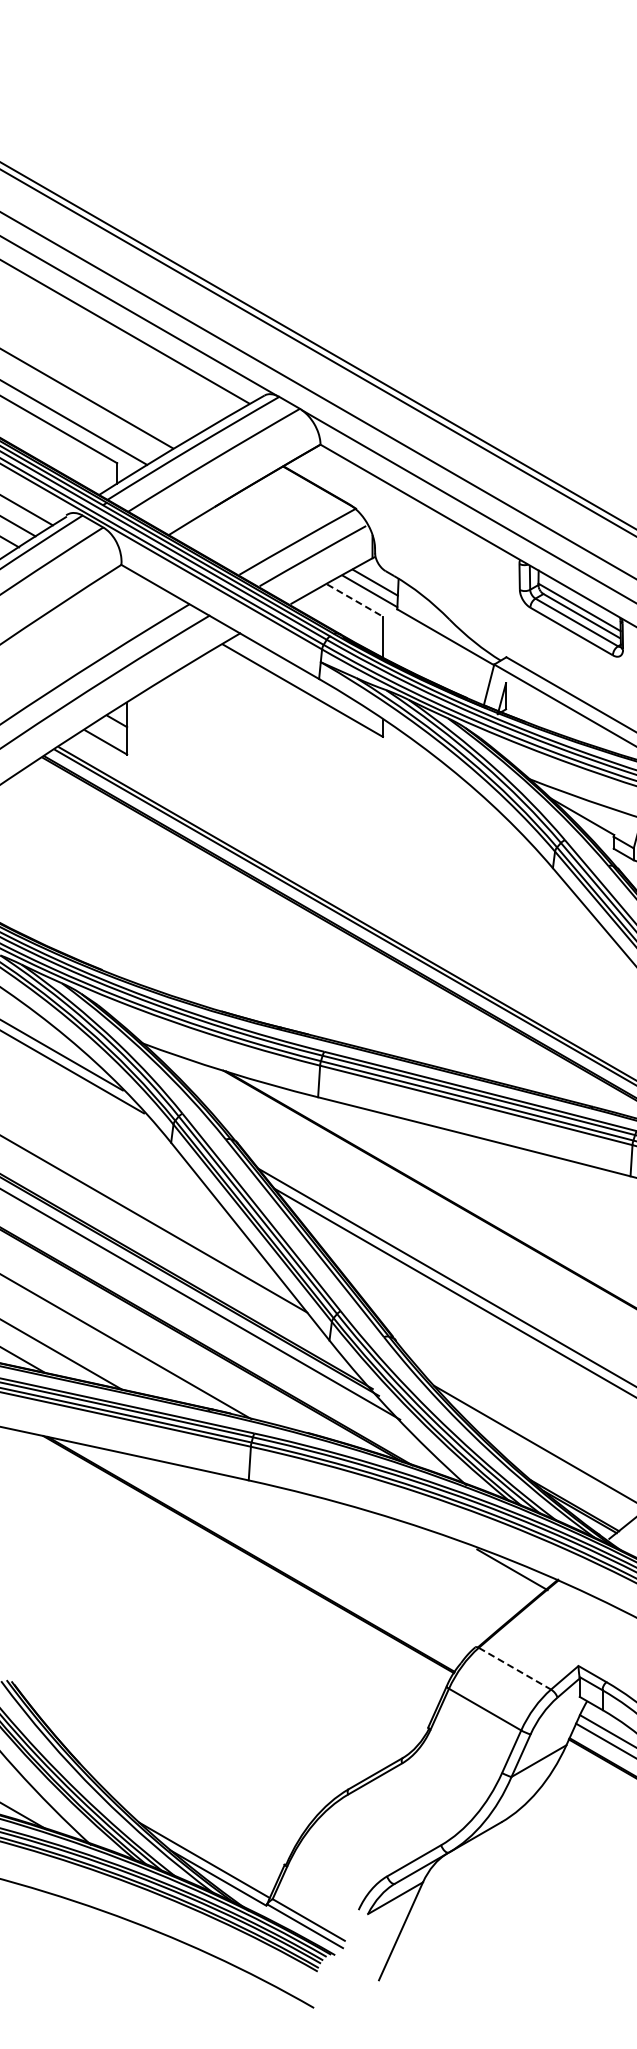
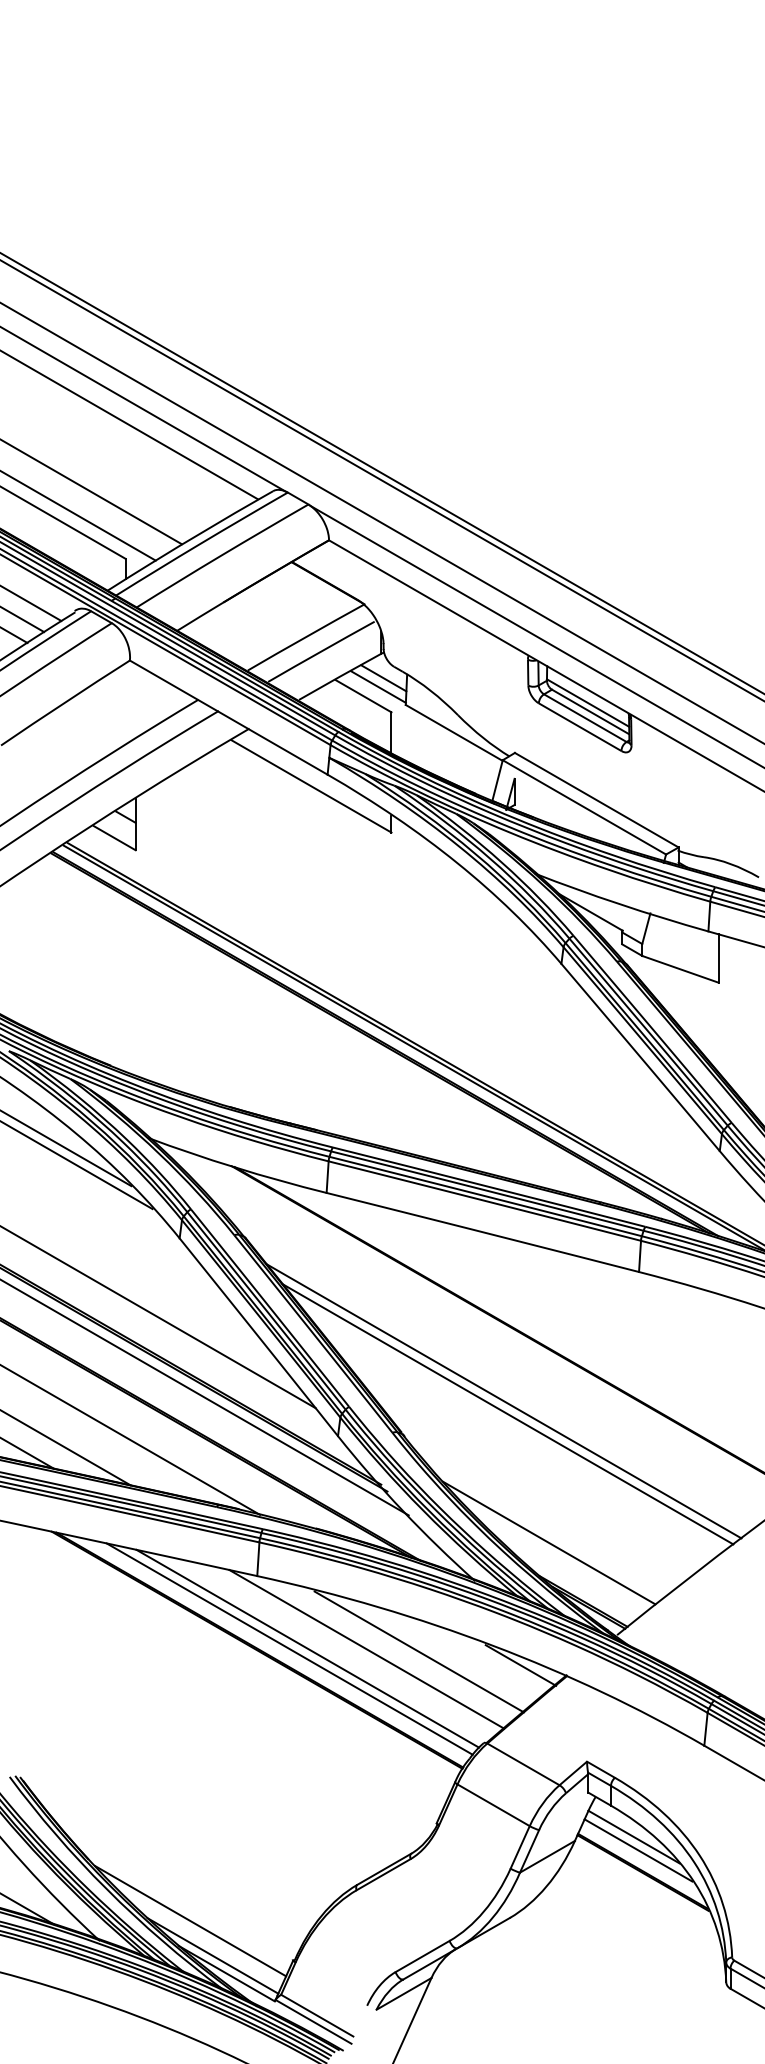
line: (355, 600) -> (364, 696), dashed -> solid
line: (280, 1552) -> (289, 1648), added
line: (298, 1552) -> (307, 1648), added
line: (357, 1553) -> (366, 1649), added
line: (409, 1555) -> (418, 1651), added
line: (514, 1668) -> (523, 1764), dashed -> solid
line: (181, 1825) -> (190, 1921), added

